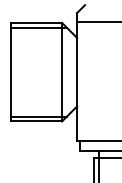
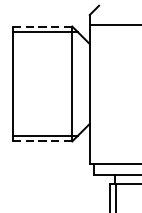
line: (36, 22) -> (42, 26), solid -> dashed
line: (36, 121) -> (42, 141), solid -> dashed

